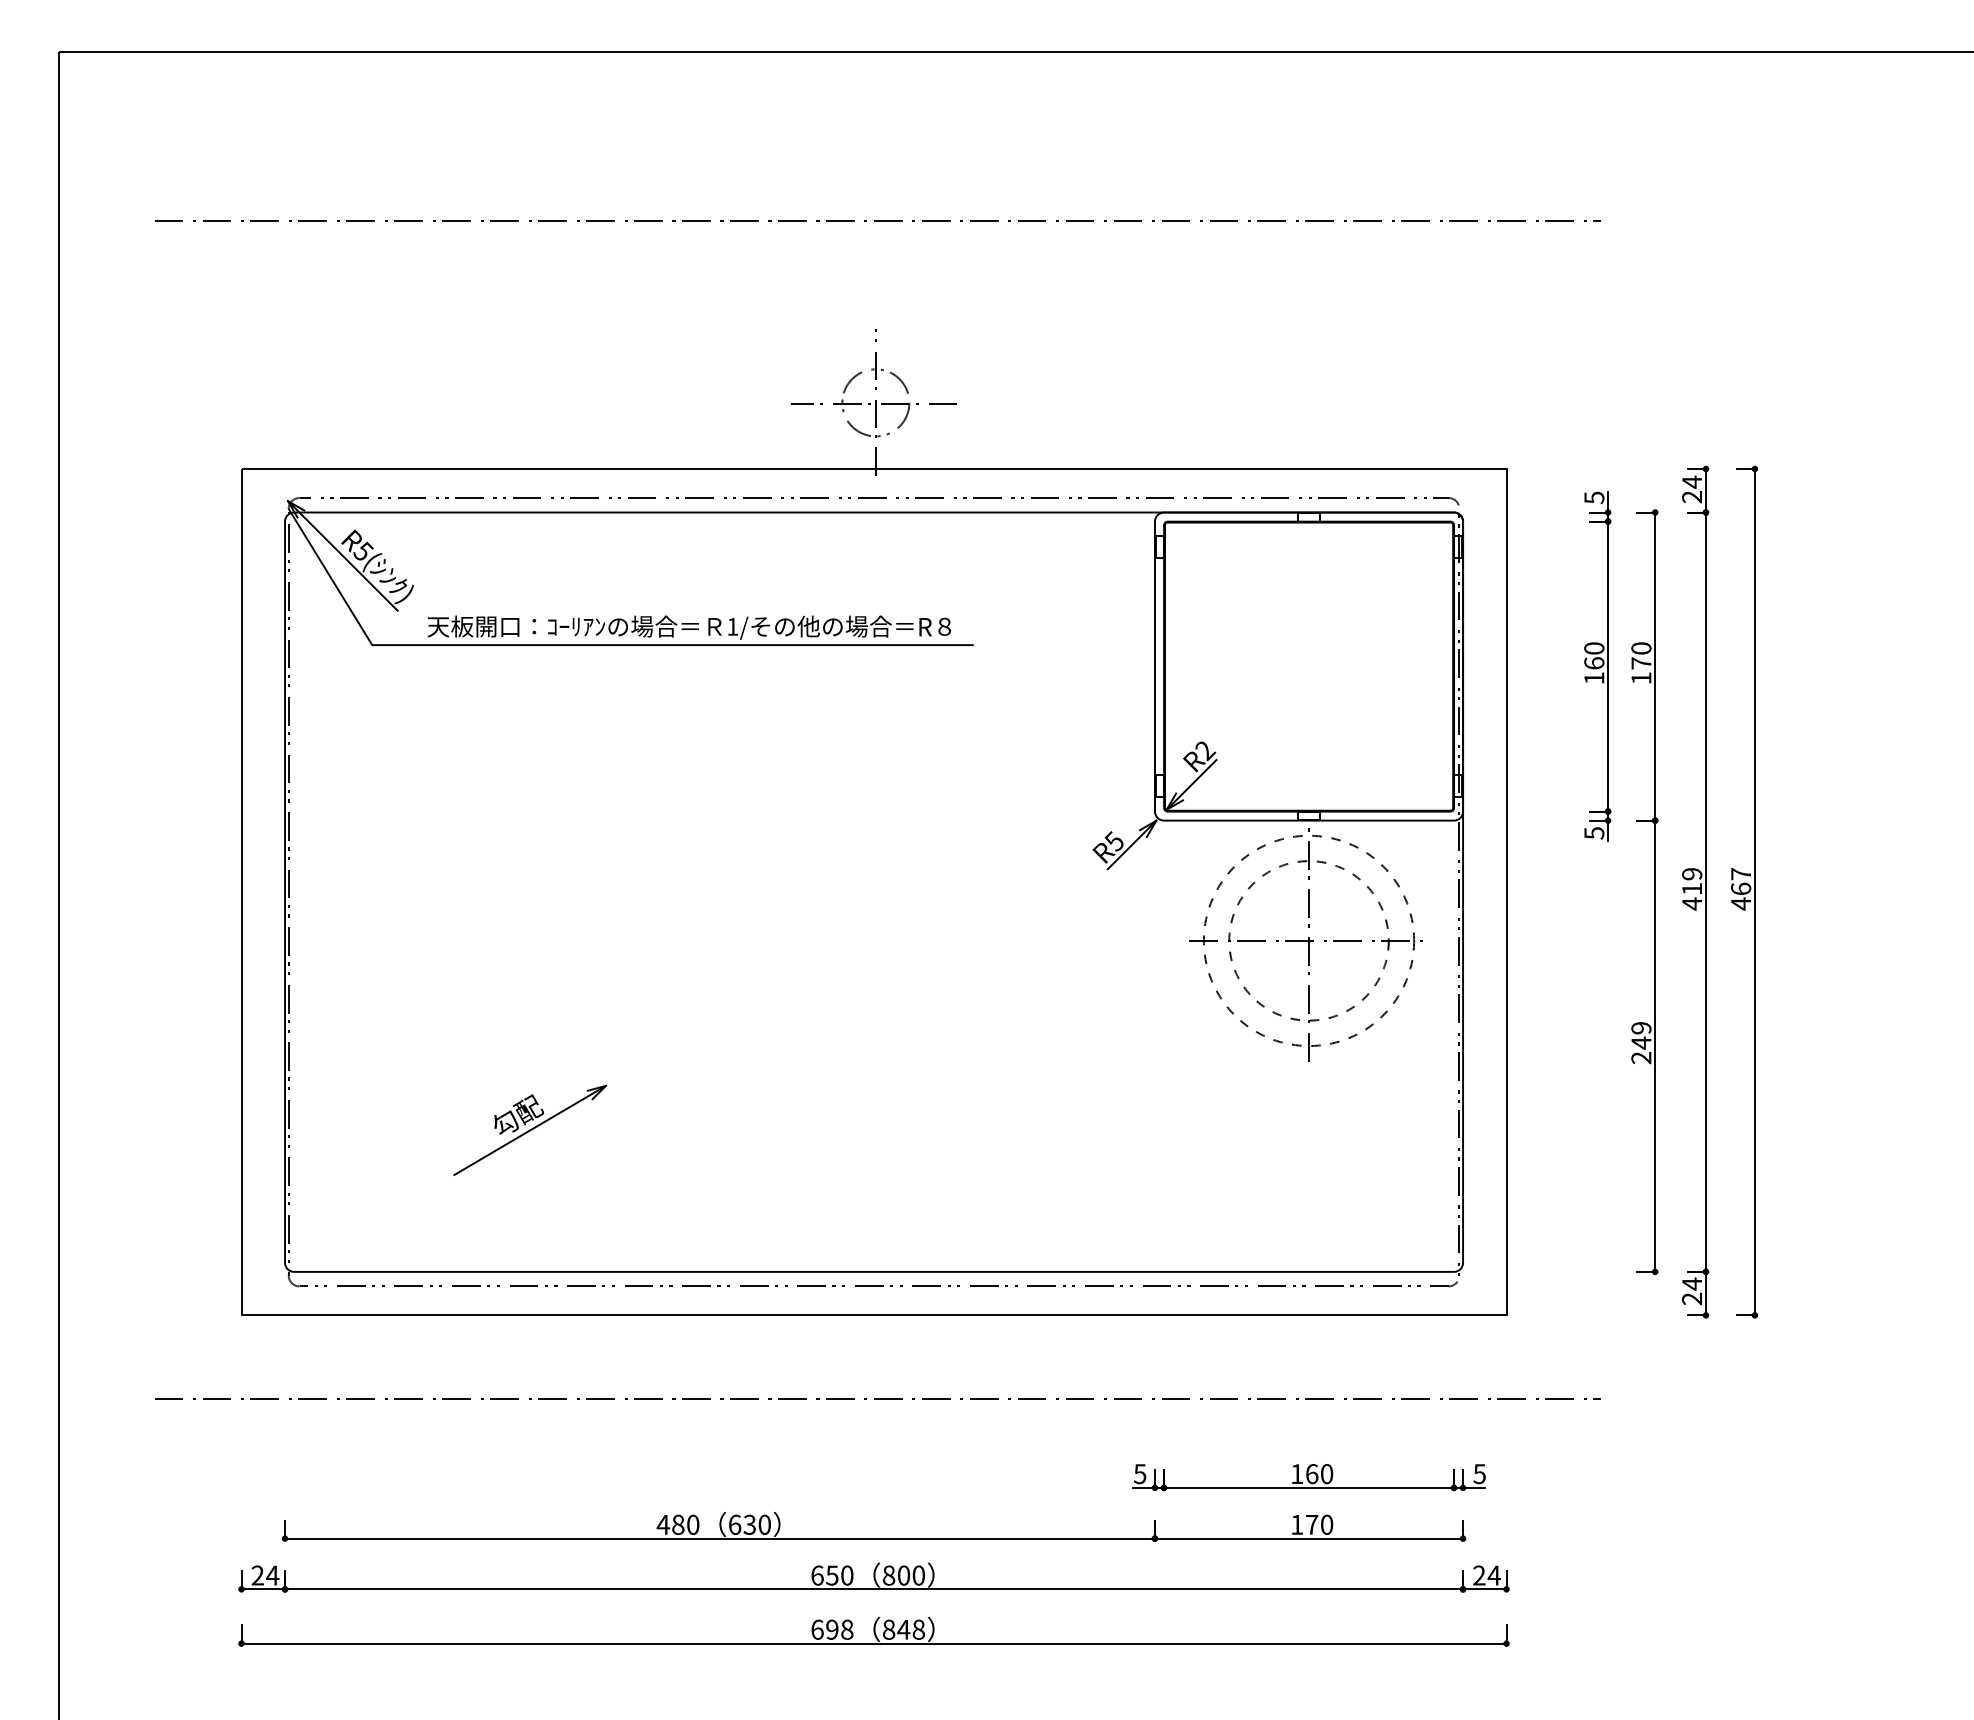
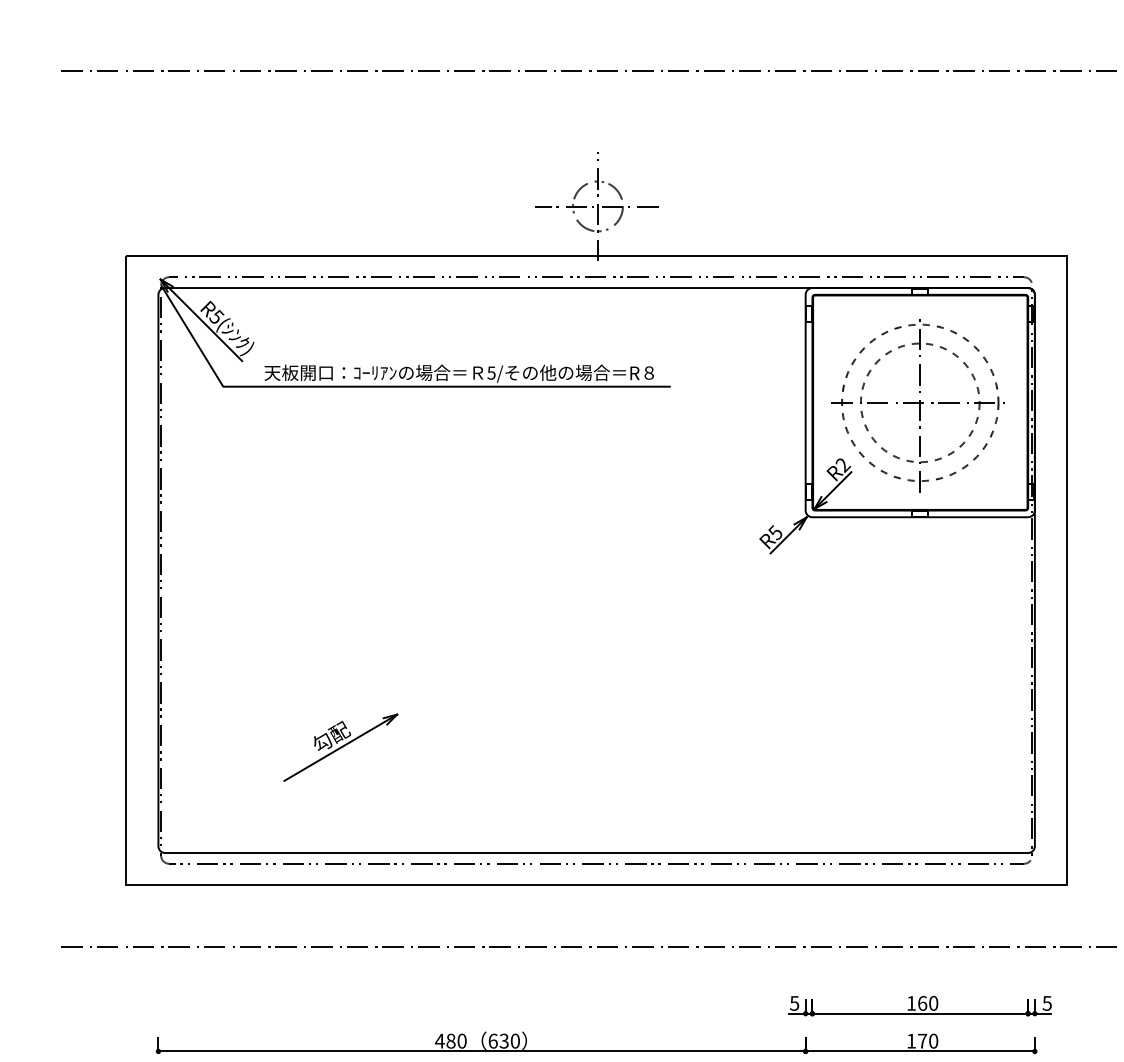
text: (732, 626) -> (491, 372), 1/ -> 5/
part: (1305, 944) -> (917, 405), moved

